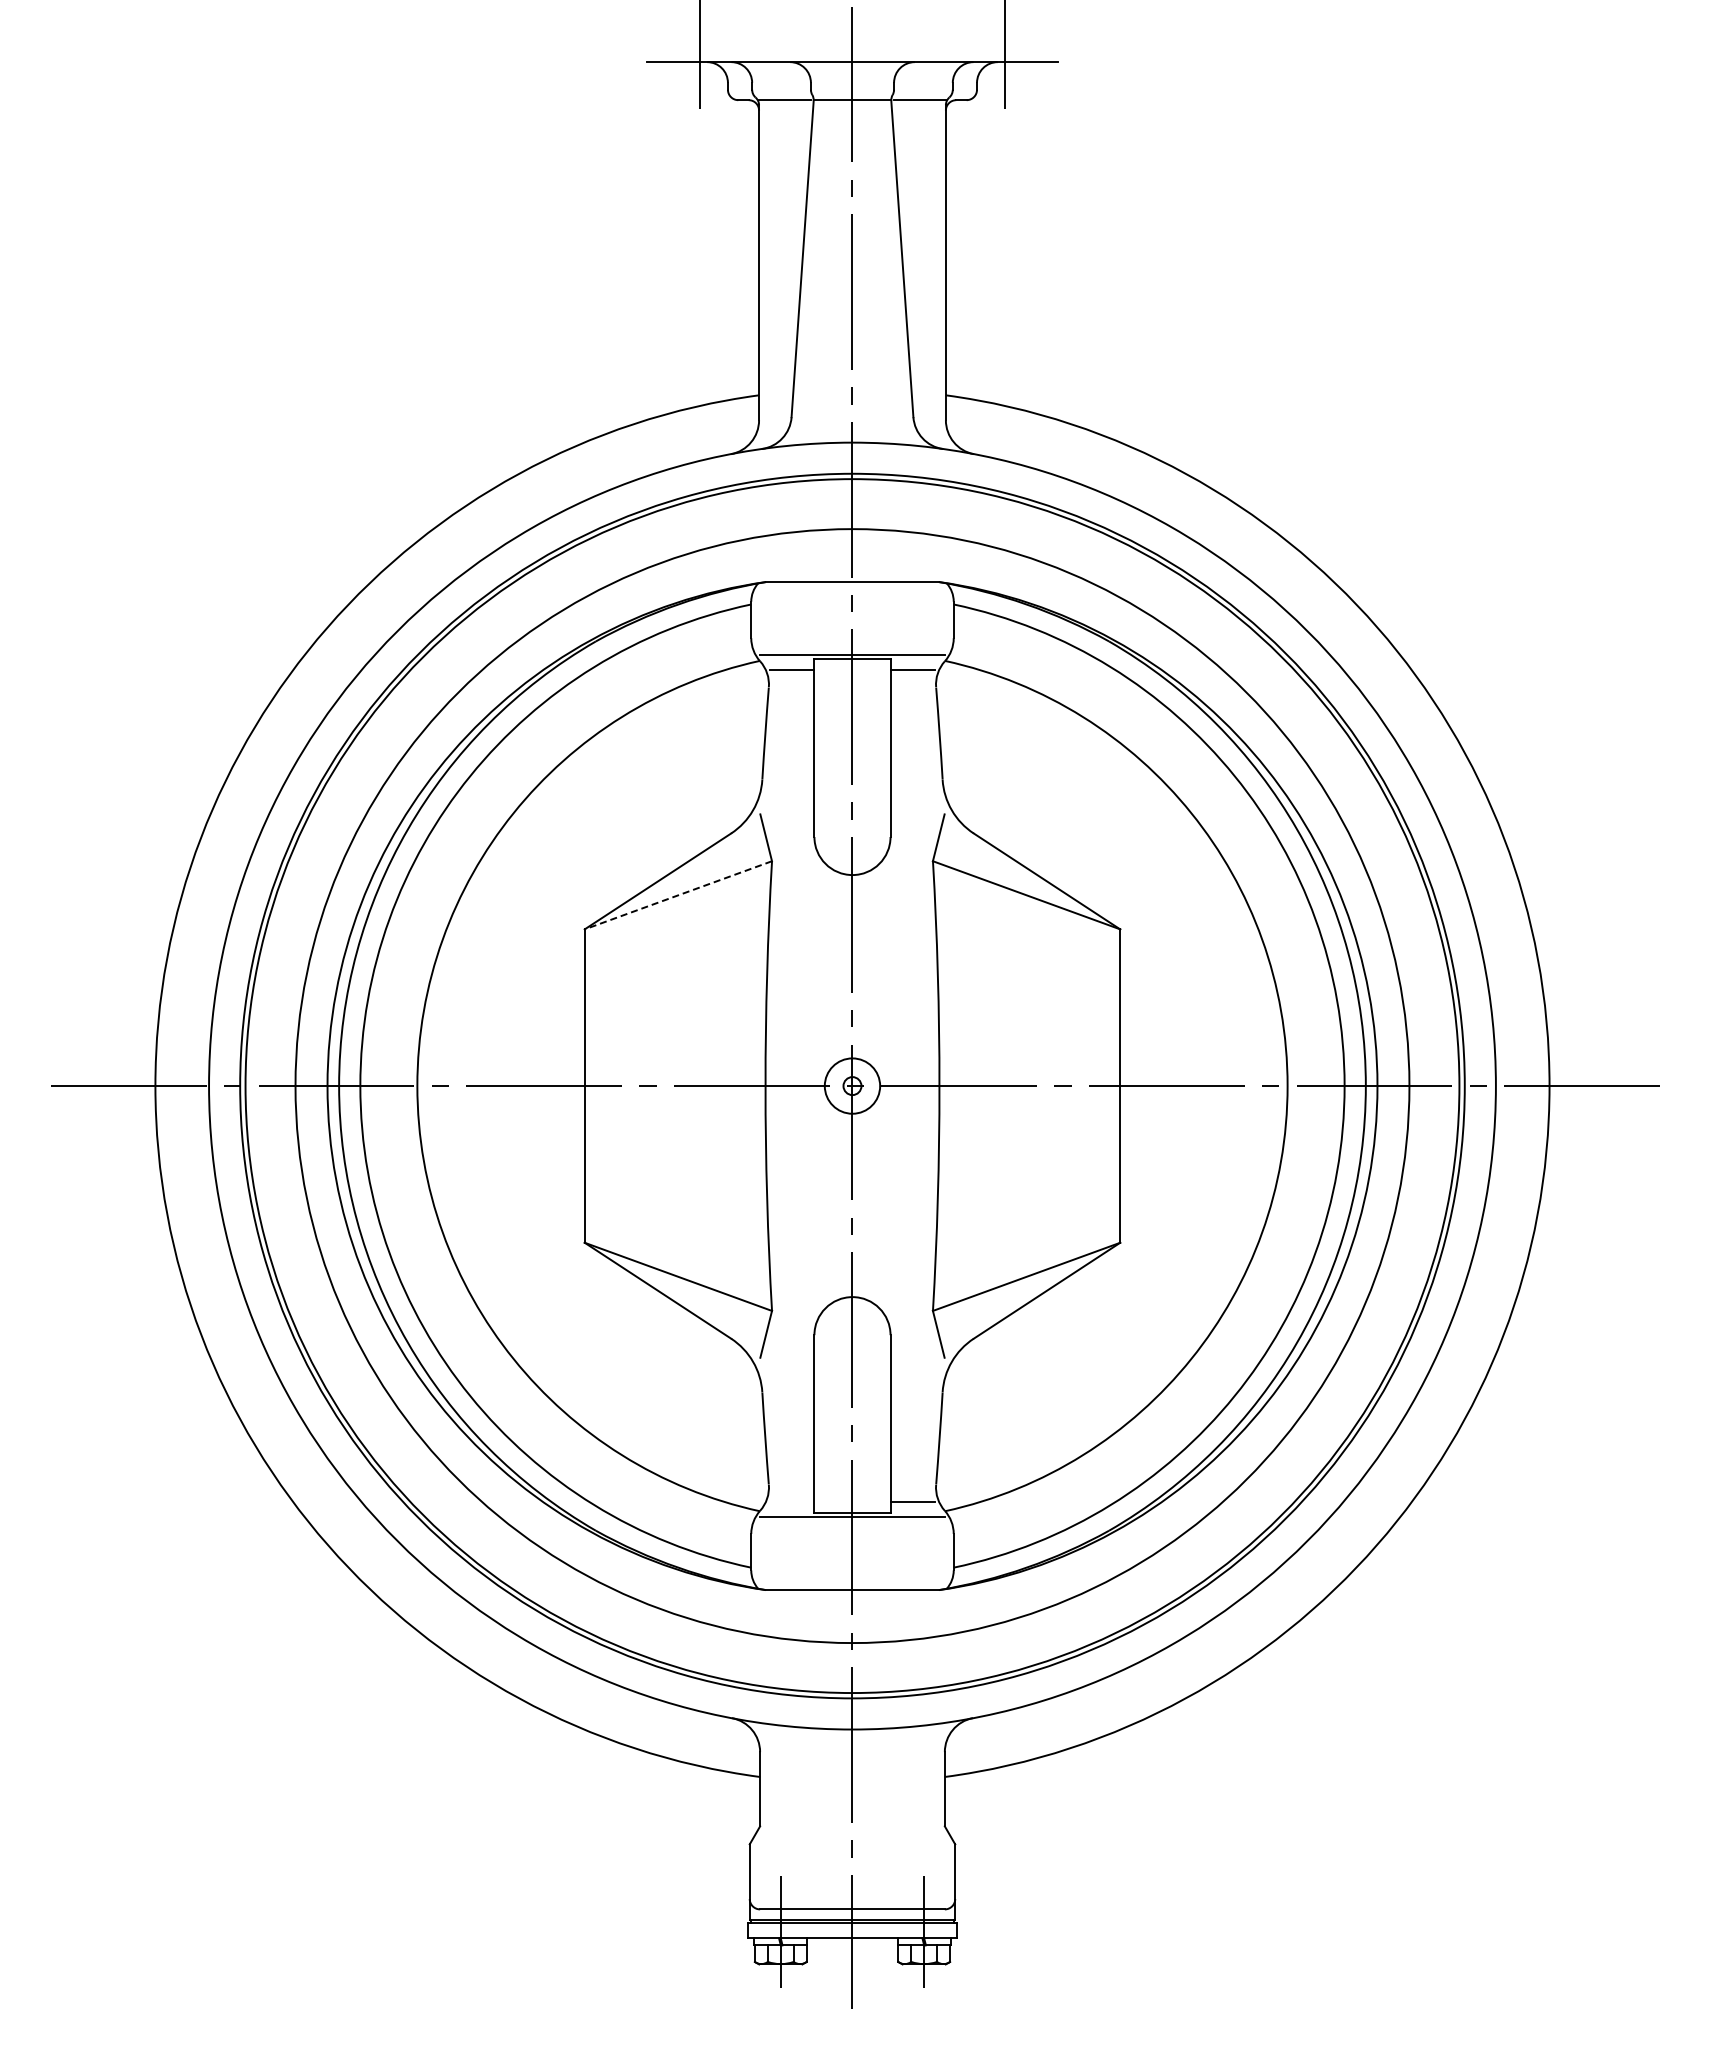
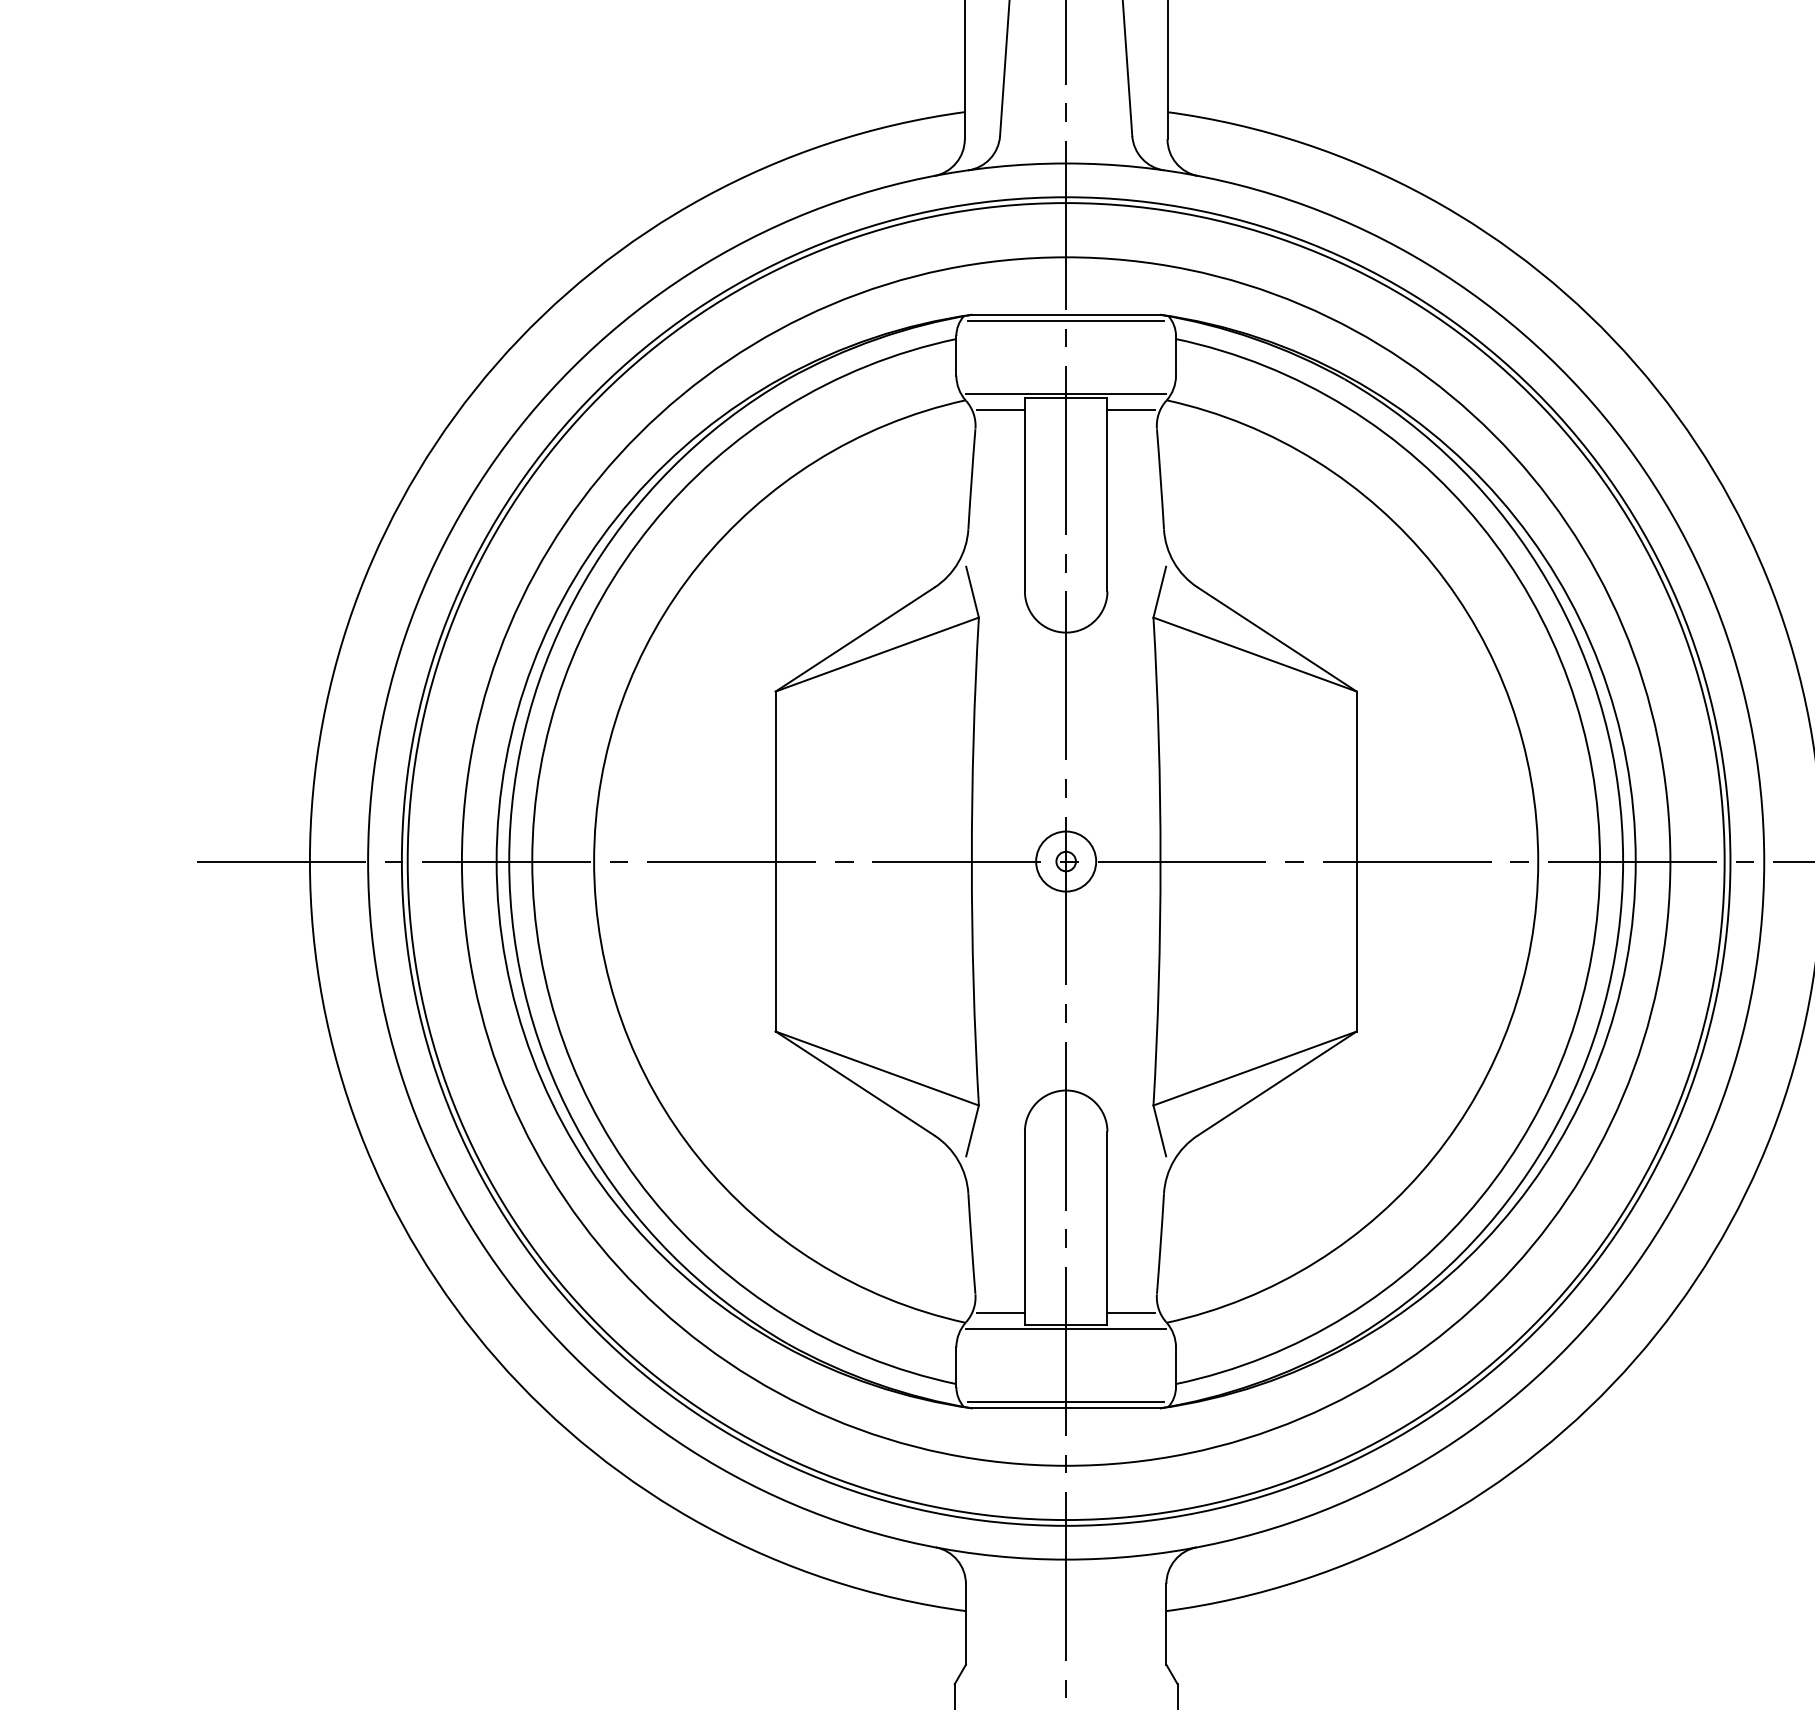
line: (852, 587) -> (1066, 320), added
line: (678, 895) -> (877, 654), dashed -> solid
line: (792, 1502) -> (1001, 1313), added
line: (852, 1584) -> (1066, 1402), added

